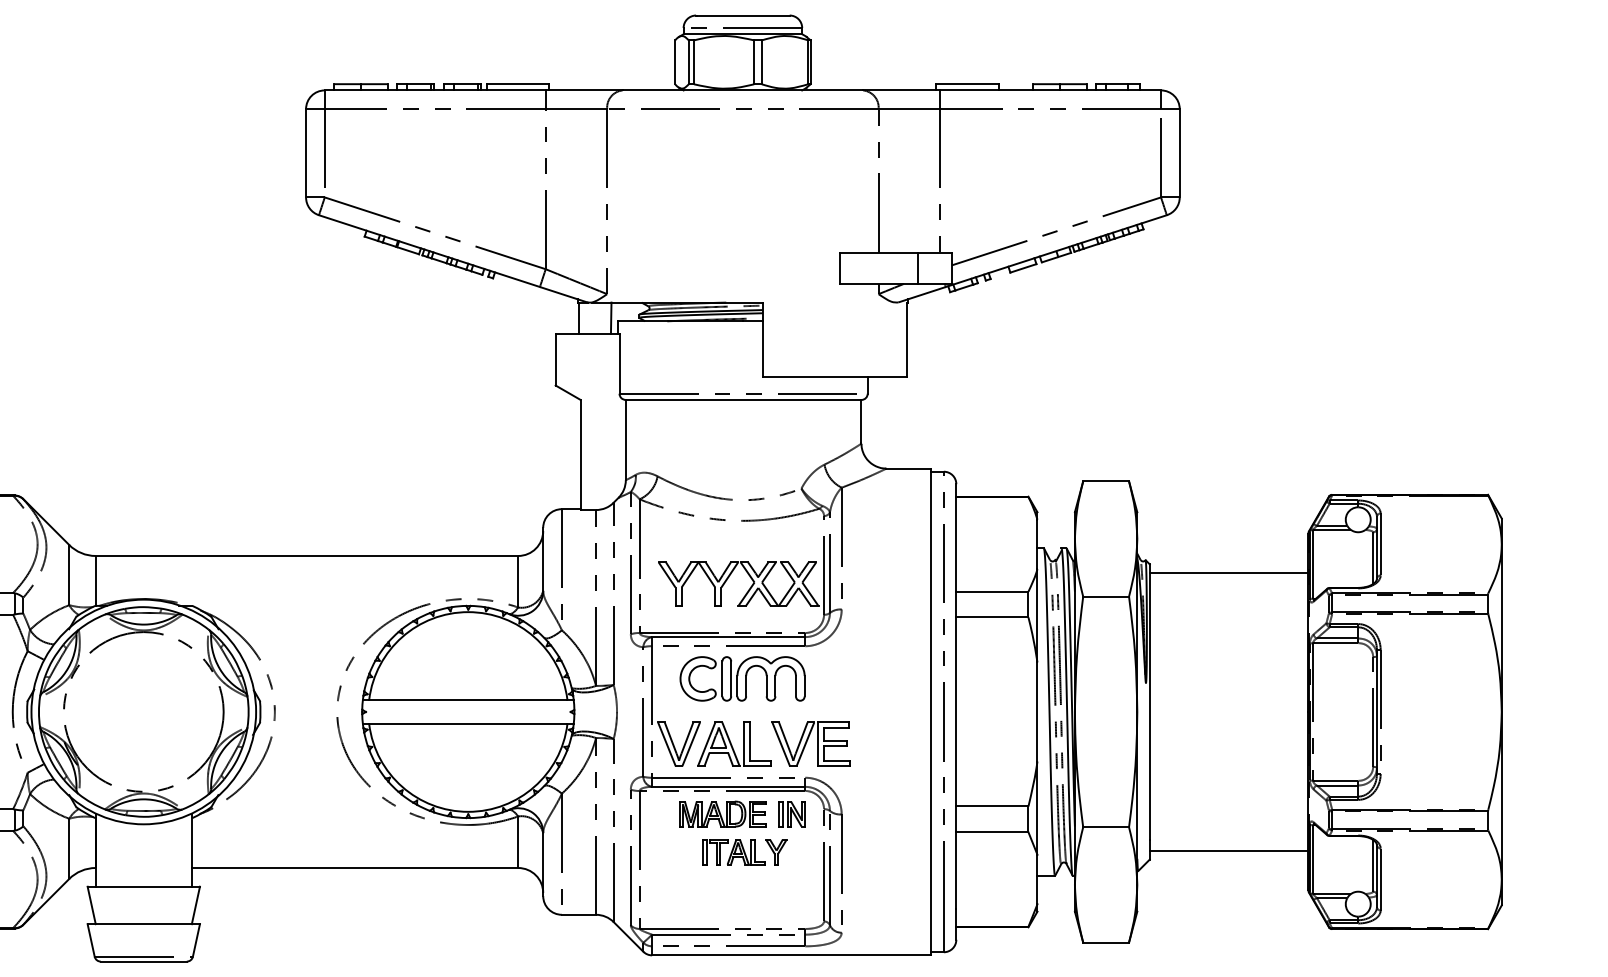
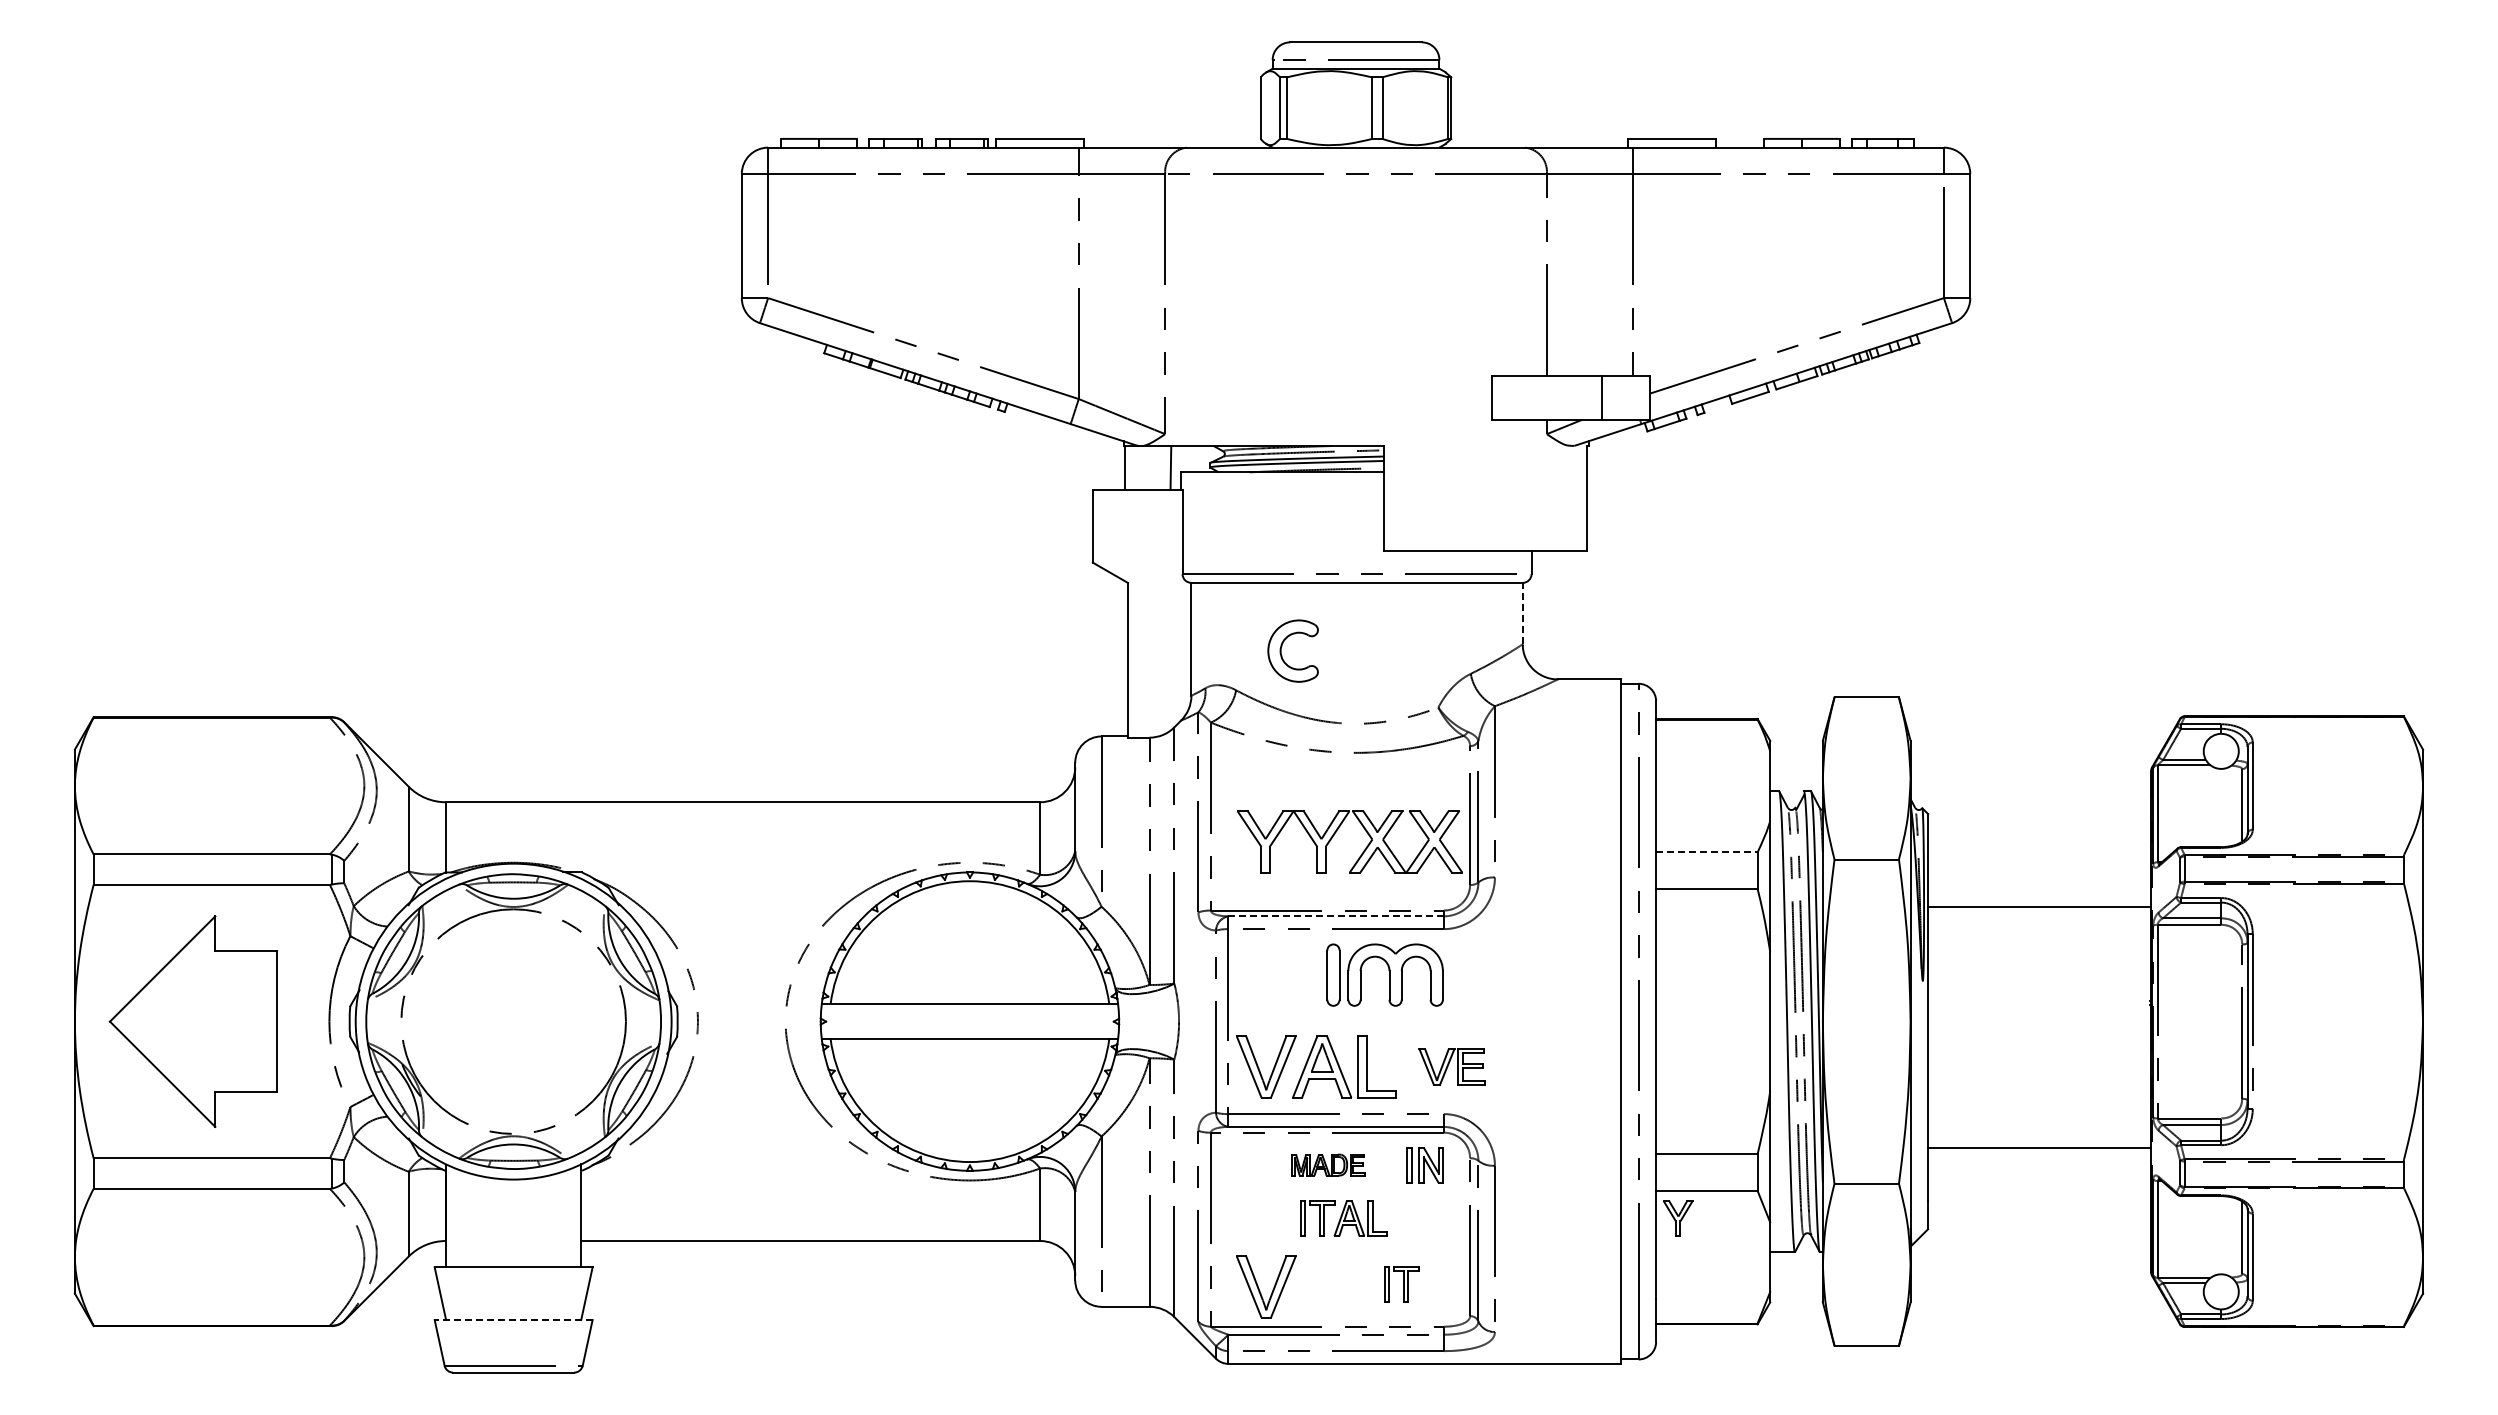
line: (861, 421) -> (1522, 613), solid -> dashed
line: (1228, 573) -> (2039, 906), moved
line: (992, 591) -> (1706, 852), solid -> dashed
line: (729, 637) -> (1336, 916), solid -> dashed
part: (690, 675) -> (1282, 646), moved
part: (810, 743) -> (1451, 1066), size x0.6
part: (723, 813) -> (1328, 1164), size x0.6
line: (1228, 850) -> (2039, 1148), moved
part: (776, 852) -> (1678, 1218), moved
part: (775, 898) -> (1401, 1284), added
part: (683, 902) -> (1272, 1289), added
line: (143, 923) -> (513, 1319), solid -> dashed

